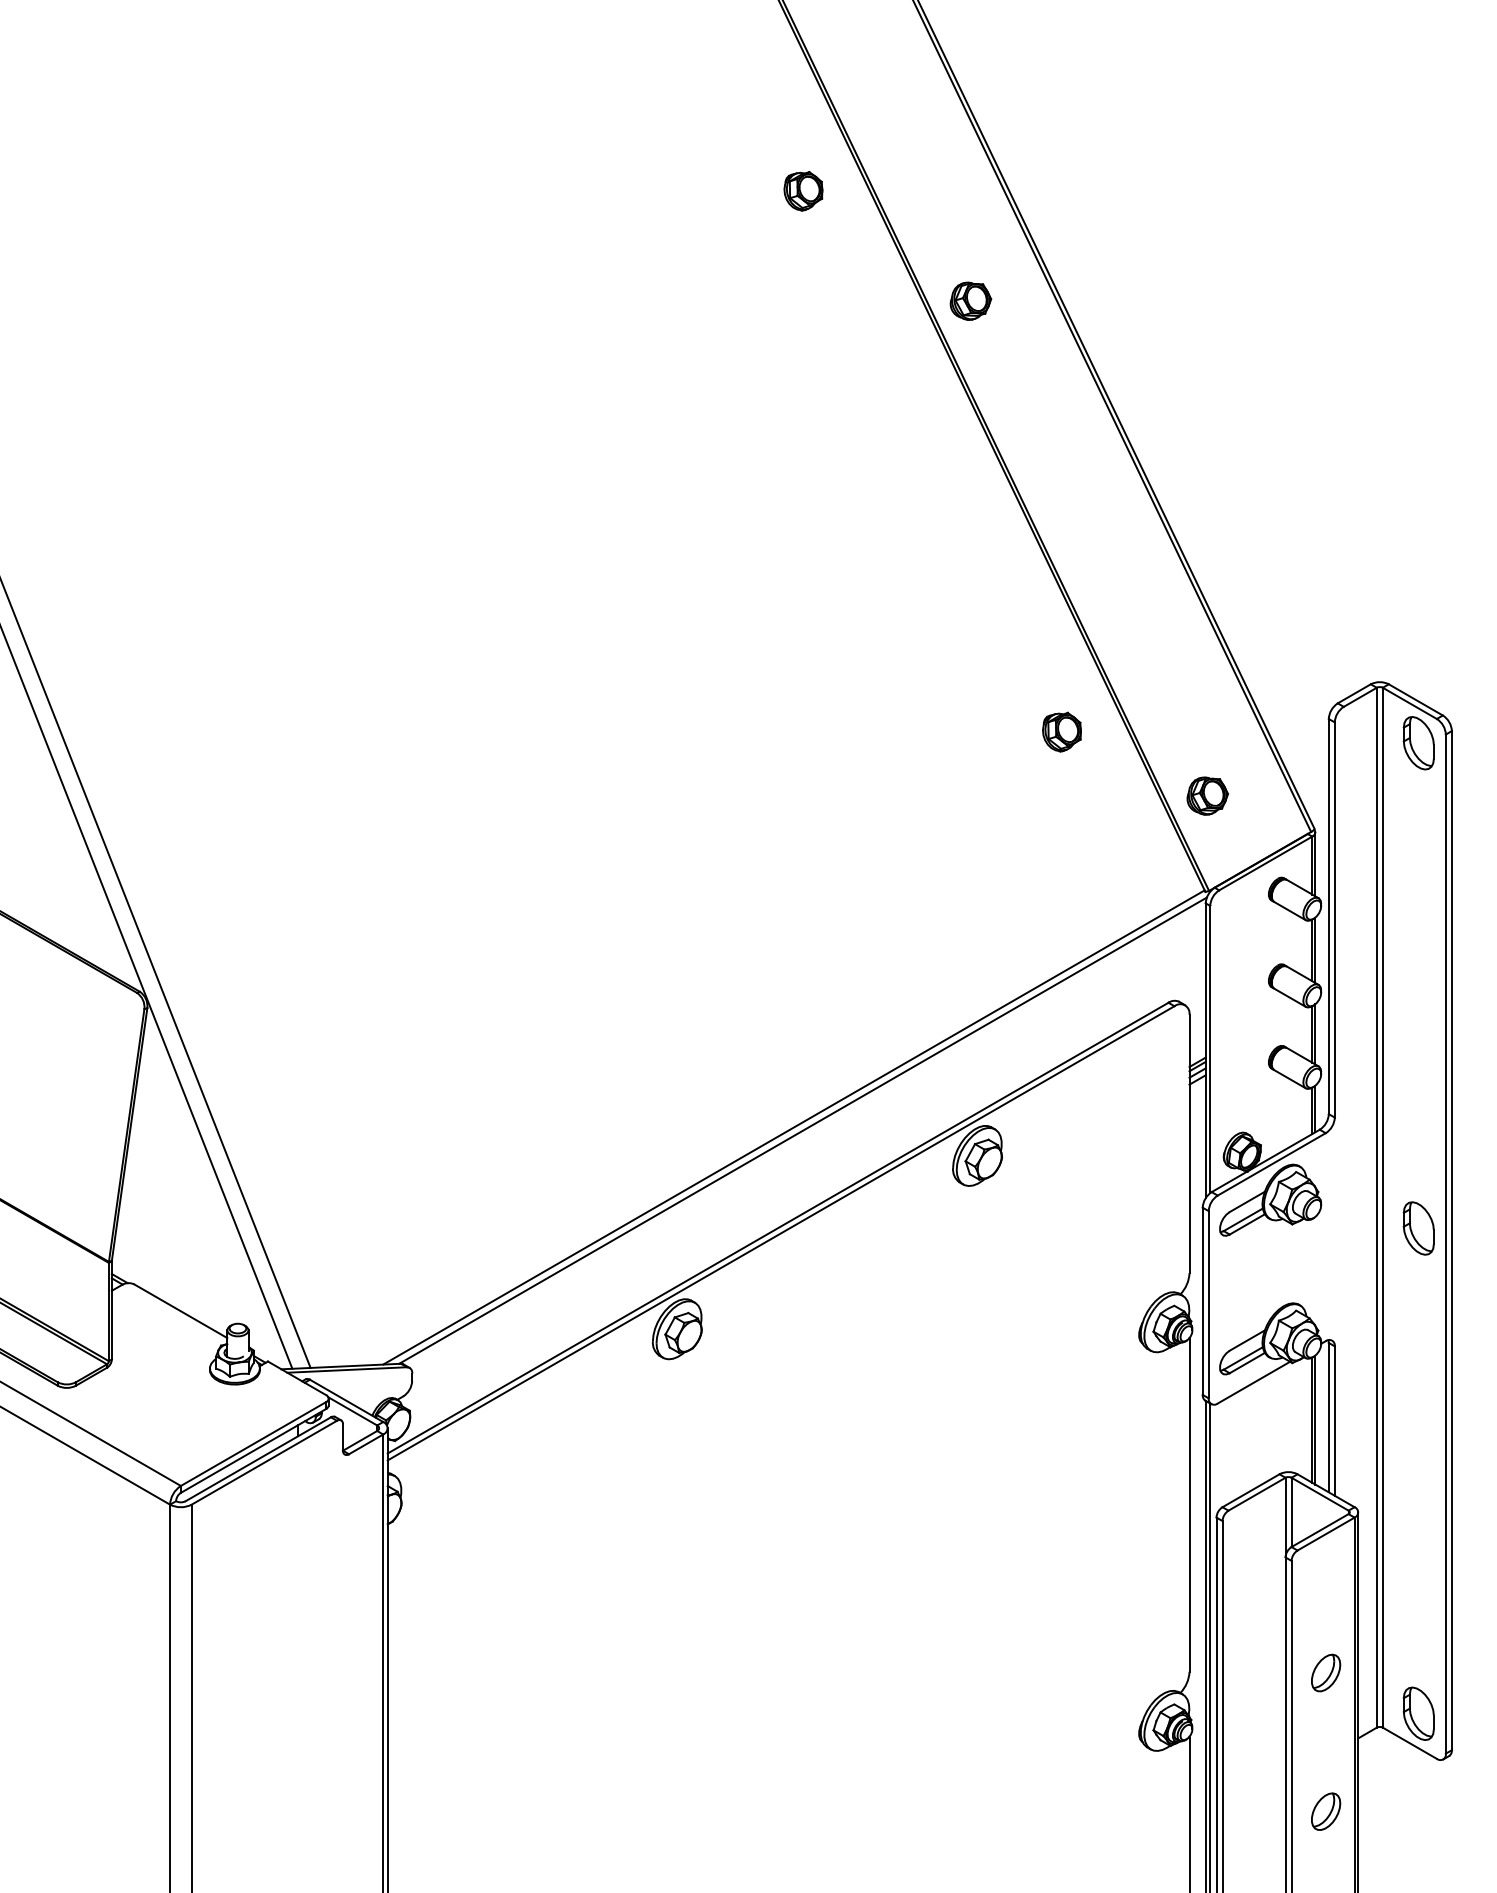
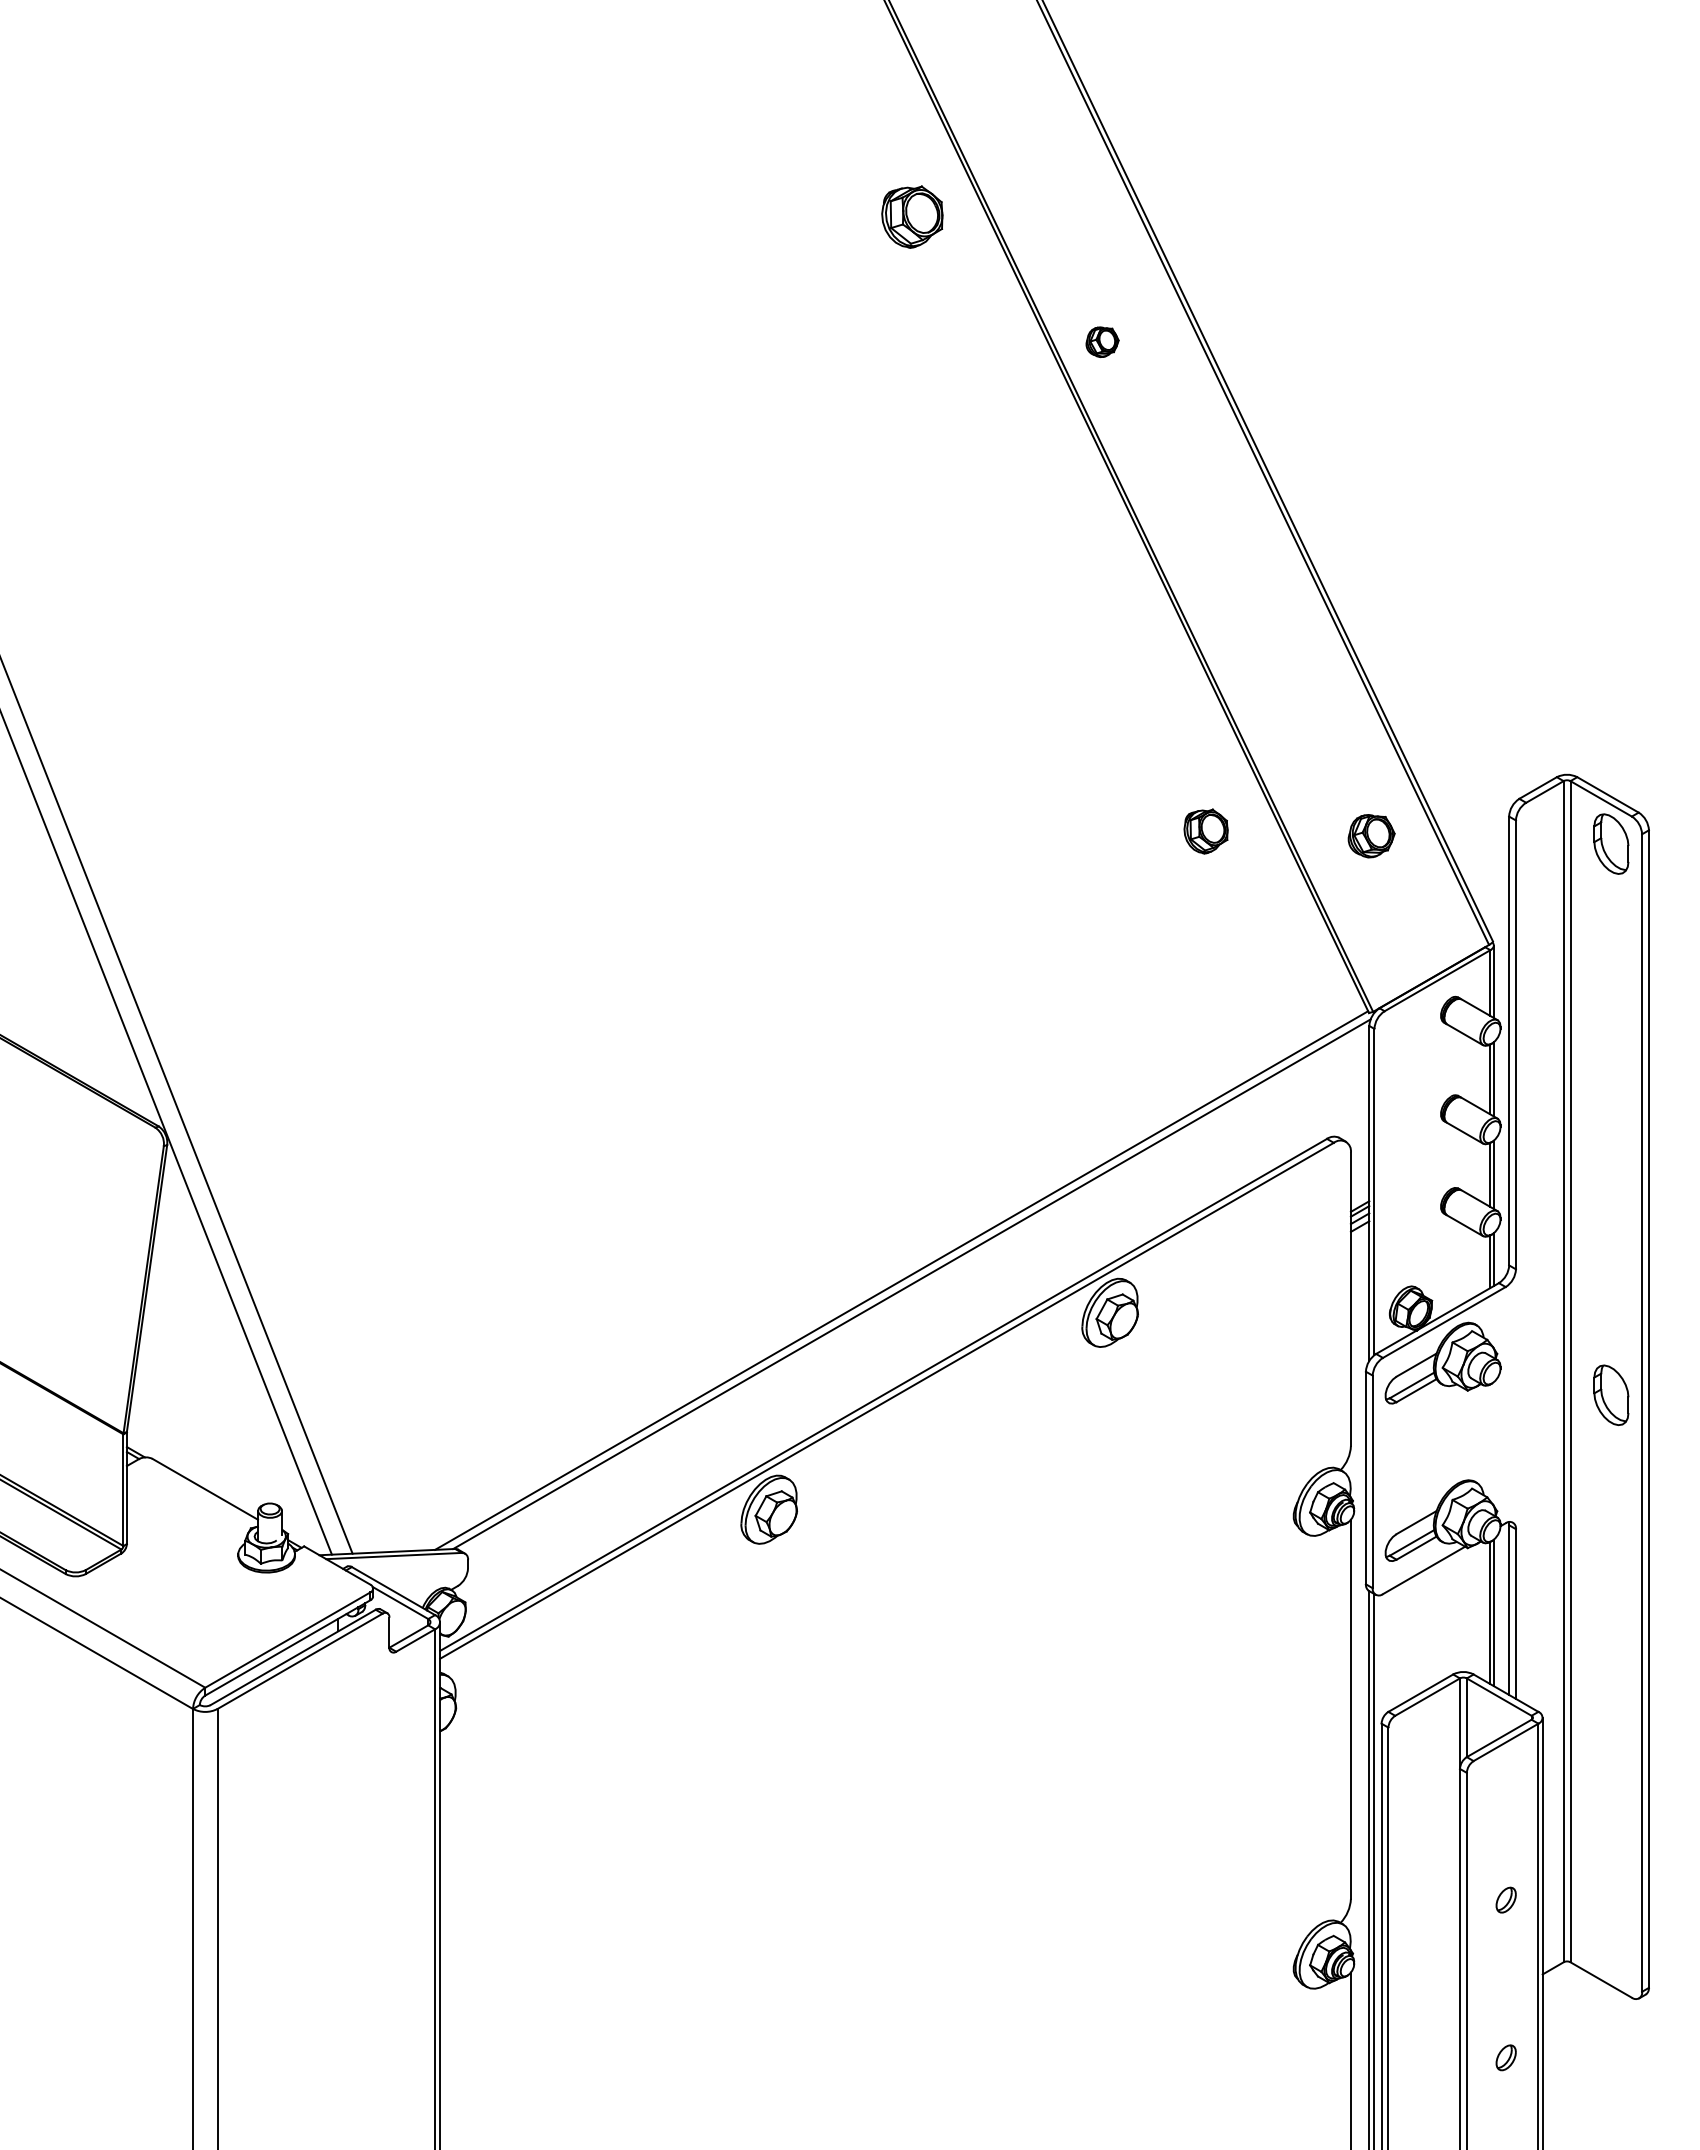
part: (803, 191) -> (912, 217), size x1.4
part: (970, 301) -> (1102, 342), size x0.7
part: (1207, 796) -> (1371, 836), moved
part: (1326, 1672) -> (1506, 1899), size x0.6
part: (1418, 1713) -> (1611, 1946), removed
part: (1326, 1811) -> (1506, 2057), size x0.6

